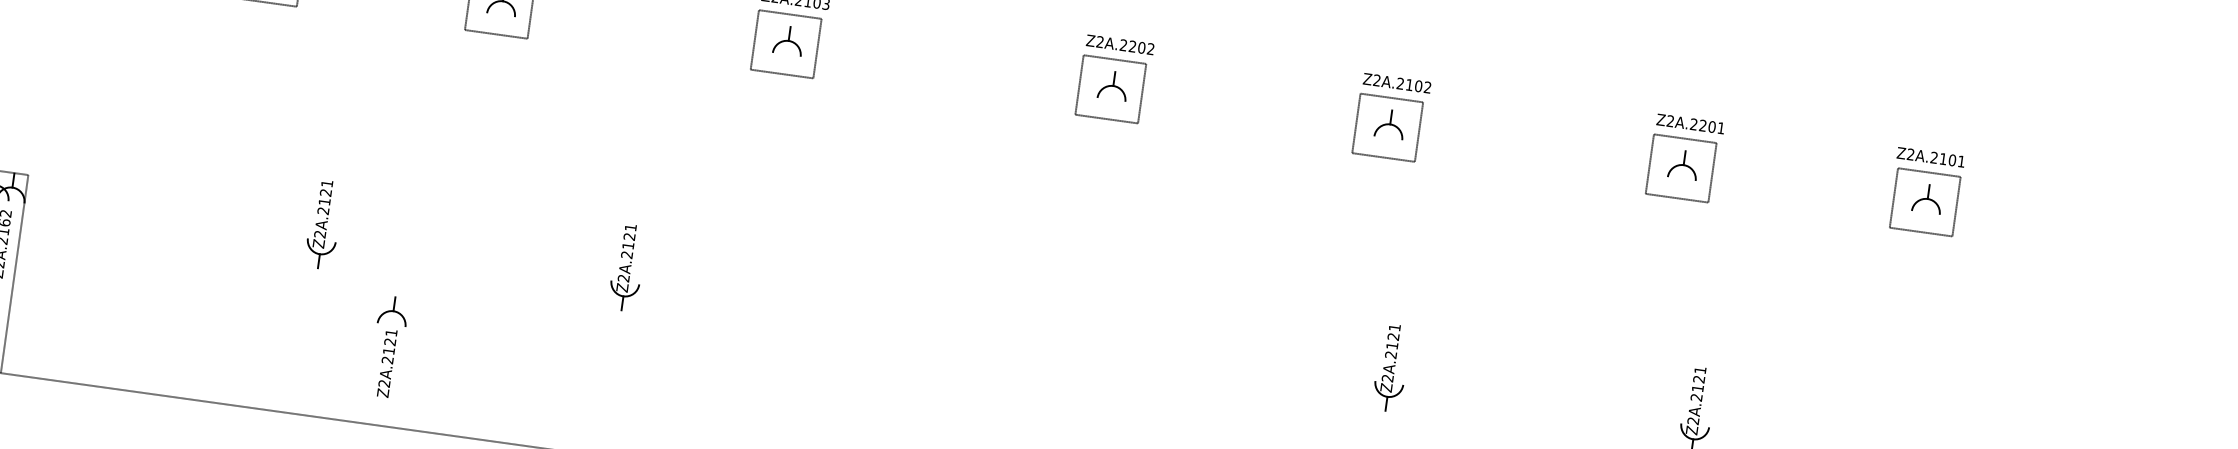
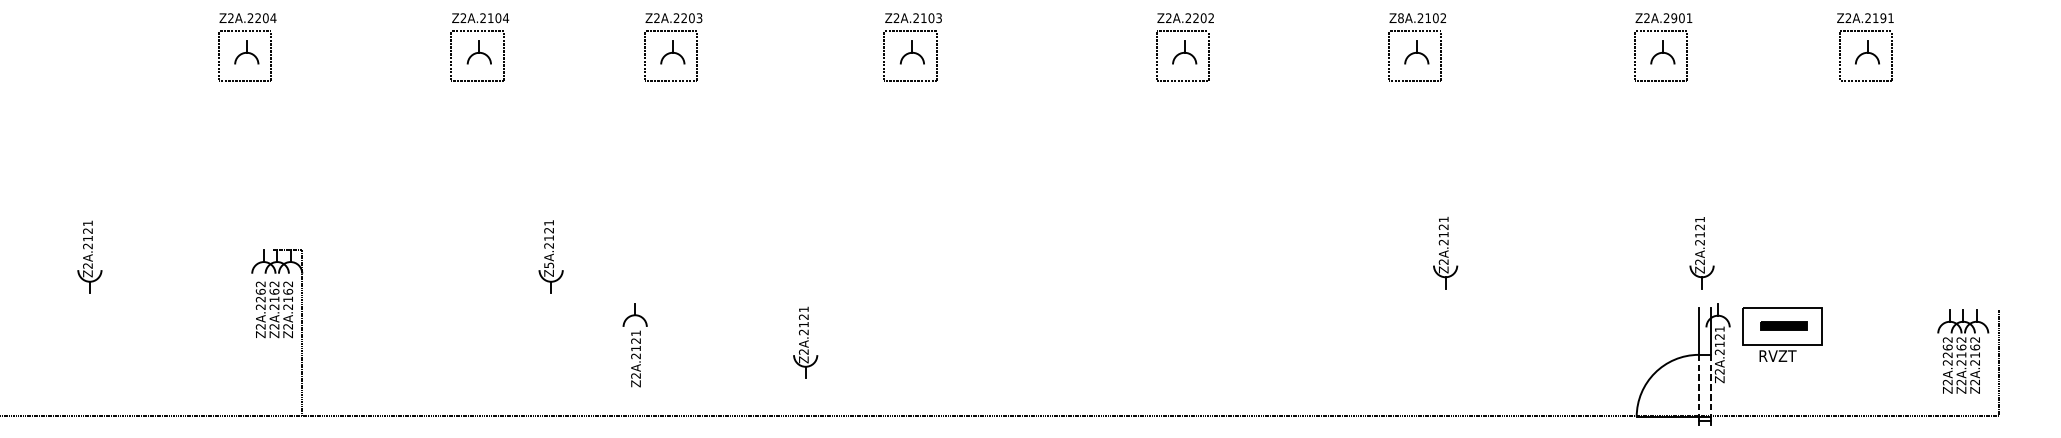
text: (1376, 80) -> (1400, 18), Z2A.2102 -> Z8A.2102
text: (1703, 126) -> (1674, 18), Z2A.2201 -> Z2A.2901
text: (1952, 160) -> (1883, 18), Z2A.2101 -> Z2A.2191
text: (320, 234) -> (549, 265), Z2A.2121 -> Z5A.2121
part: (627, 267) -> (805, 342), moved
part: (387, 347) -> (634, 345), moved

